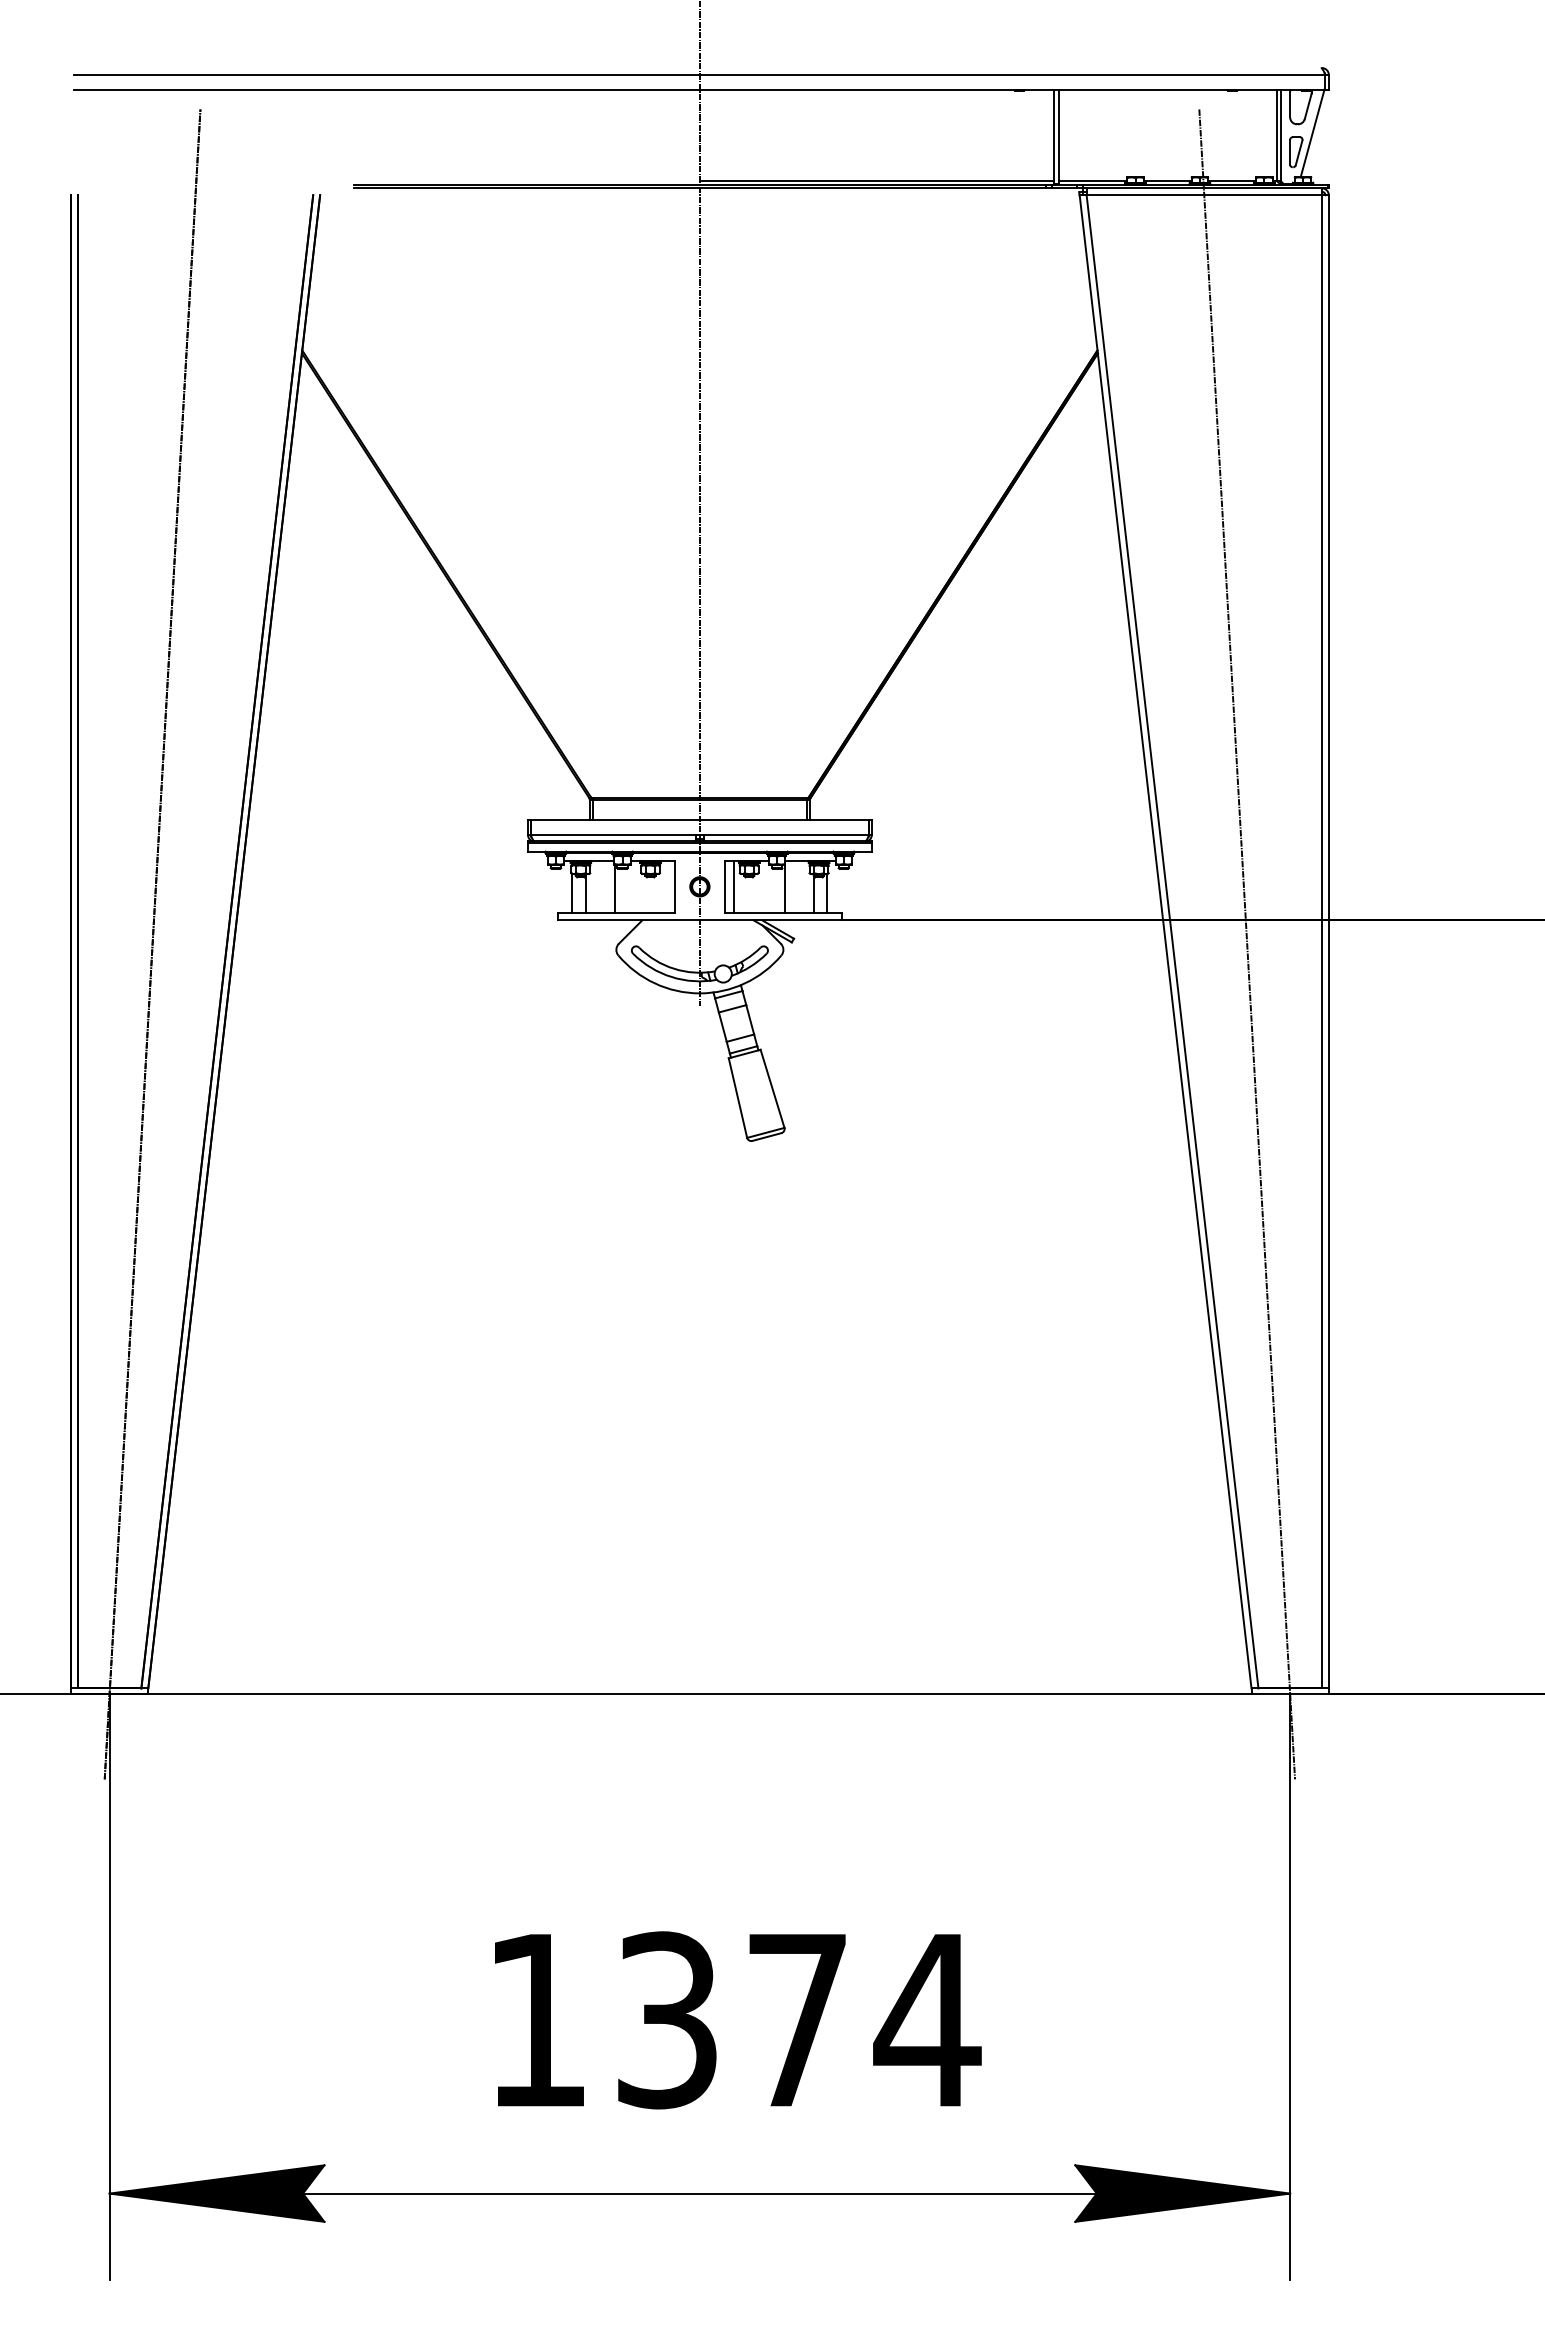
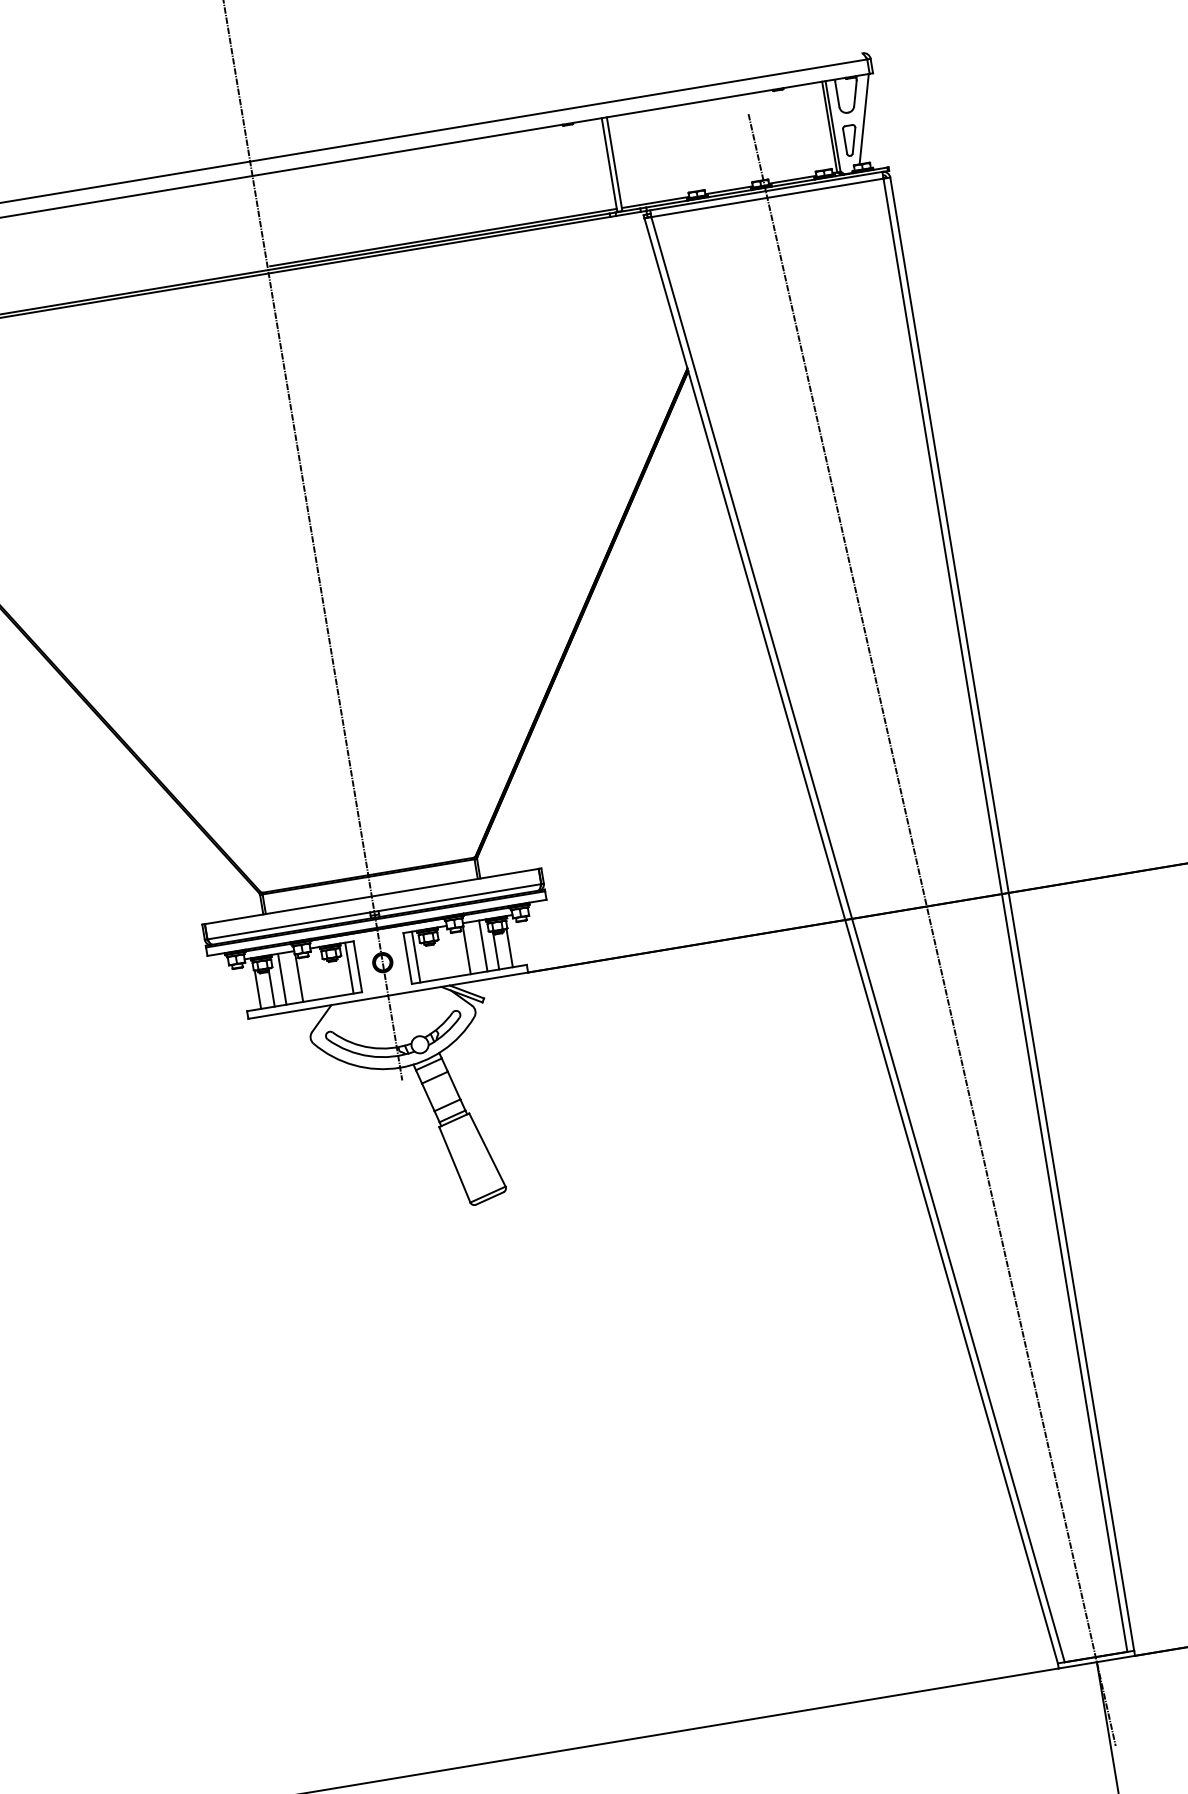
line: (598, 886) -> (282, 978), added
line: (666, 886) -> (349, 967), added
line: (801, 886) -> (482, 945), added

